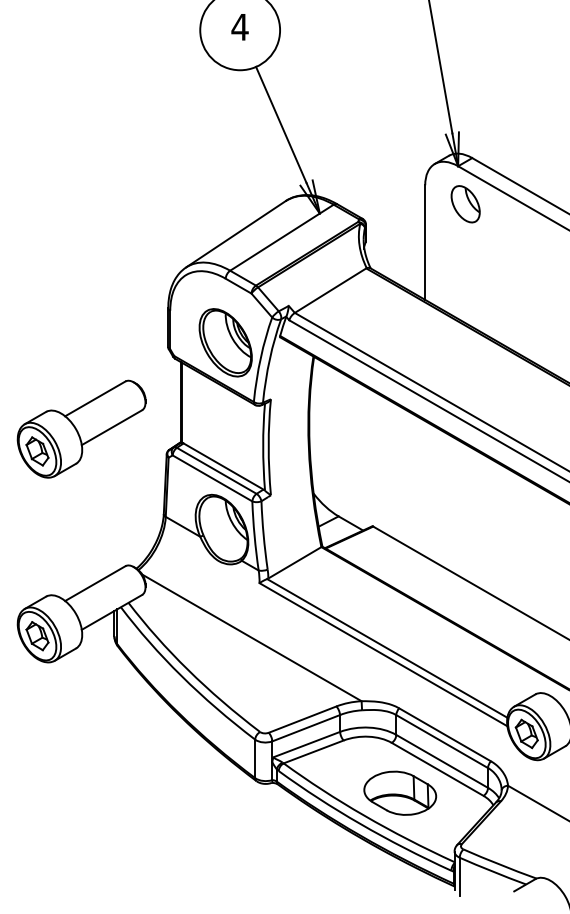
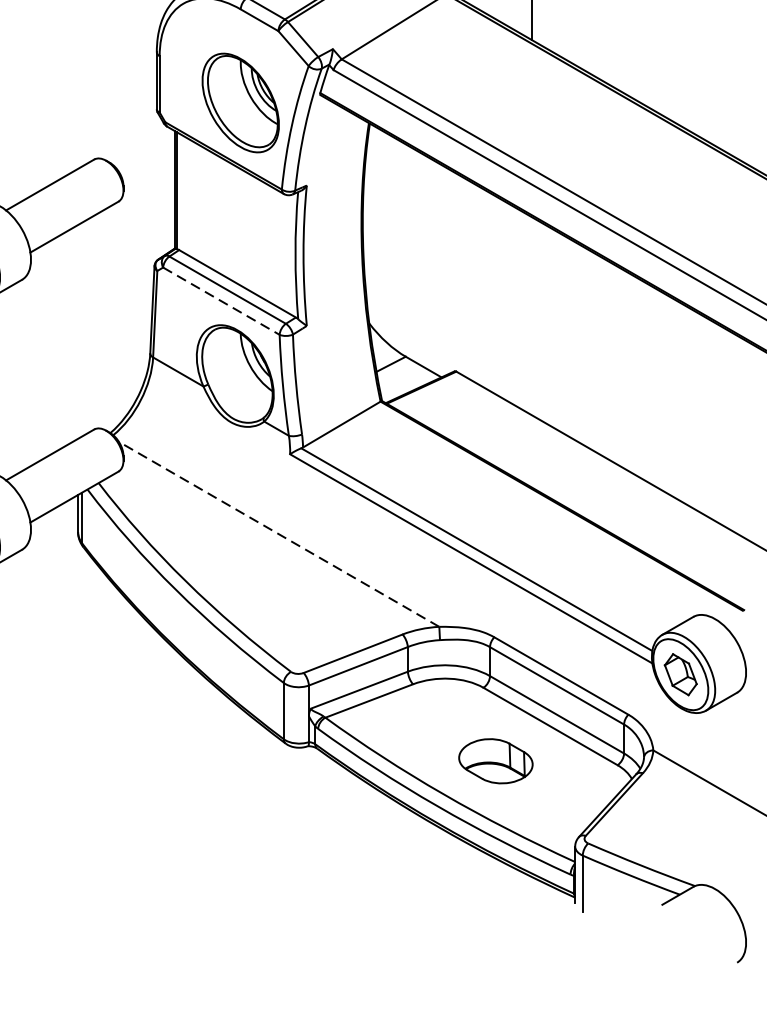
line: (212, 478) -> (221, 301), solid -> dashed
line: (252, 637) -> (279, 533), solid -> dashed
part: (400, 792) -> (496, 760), size x0.7

